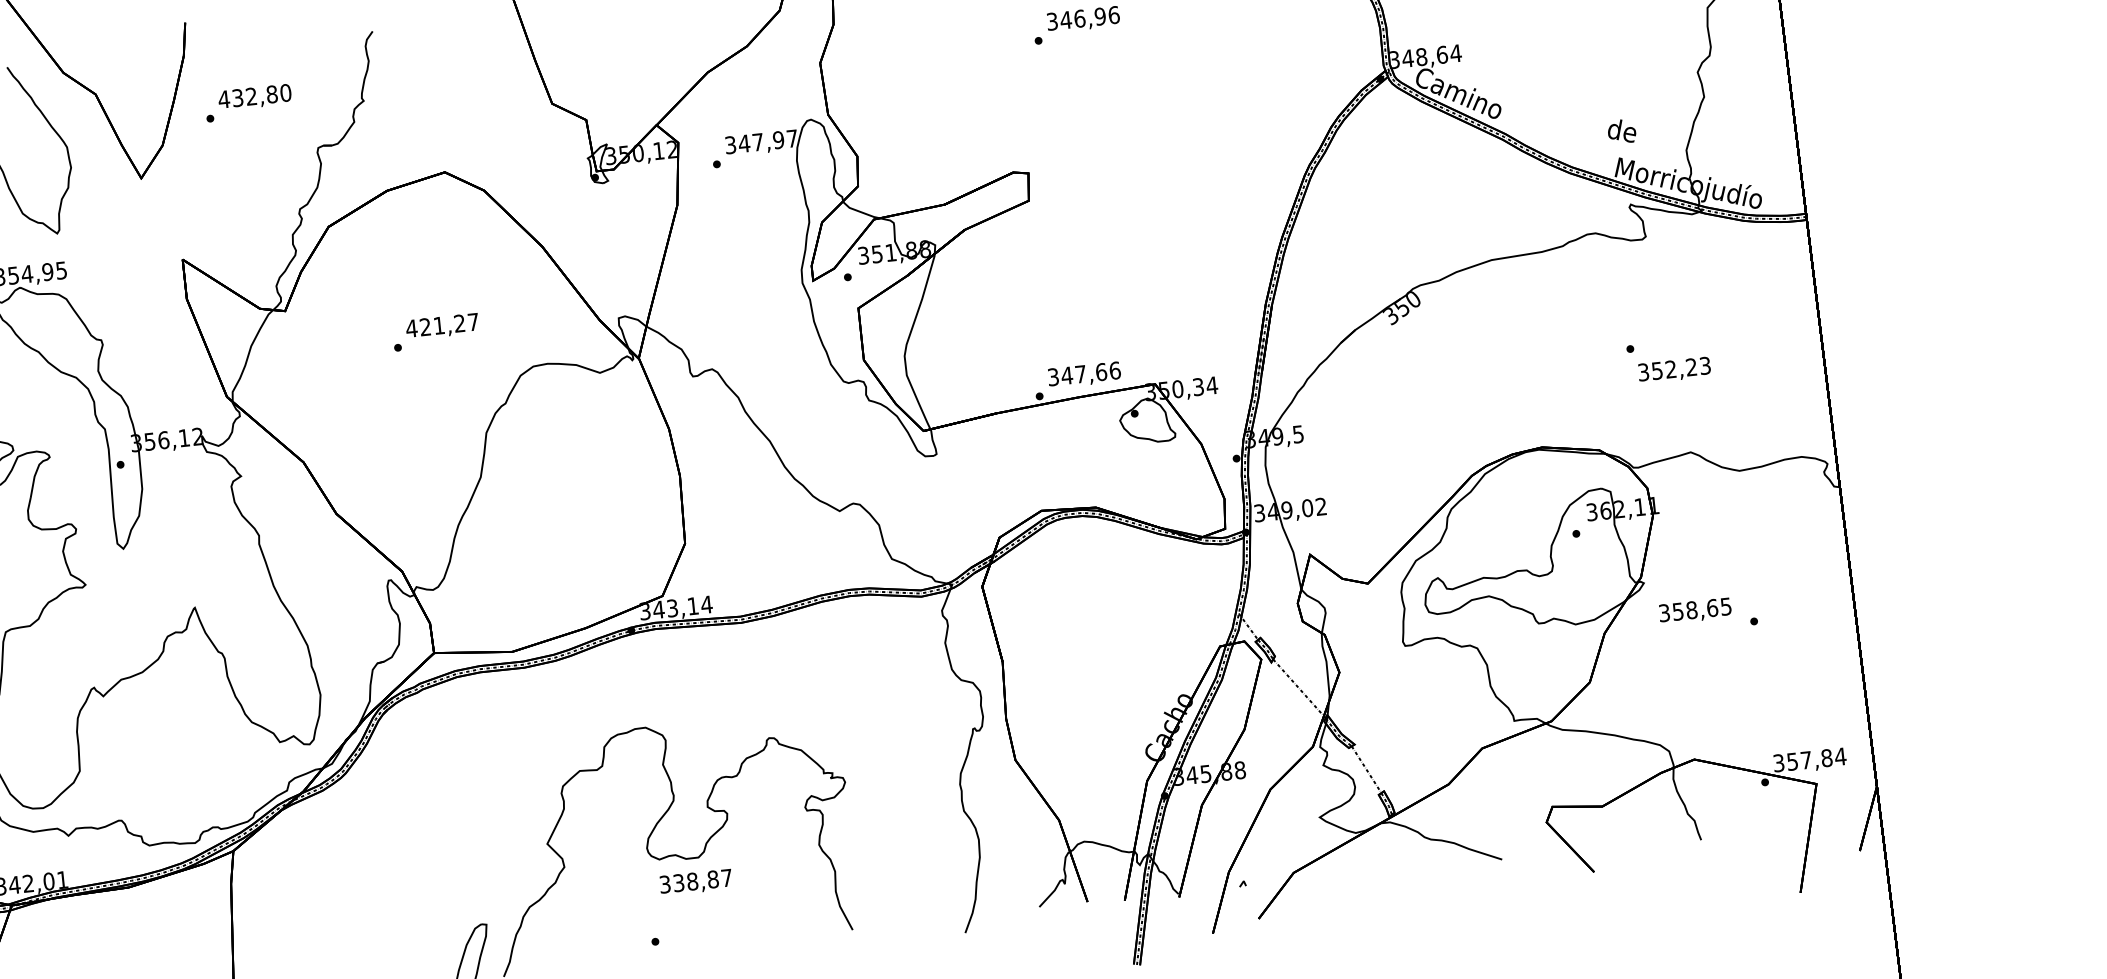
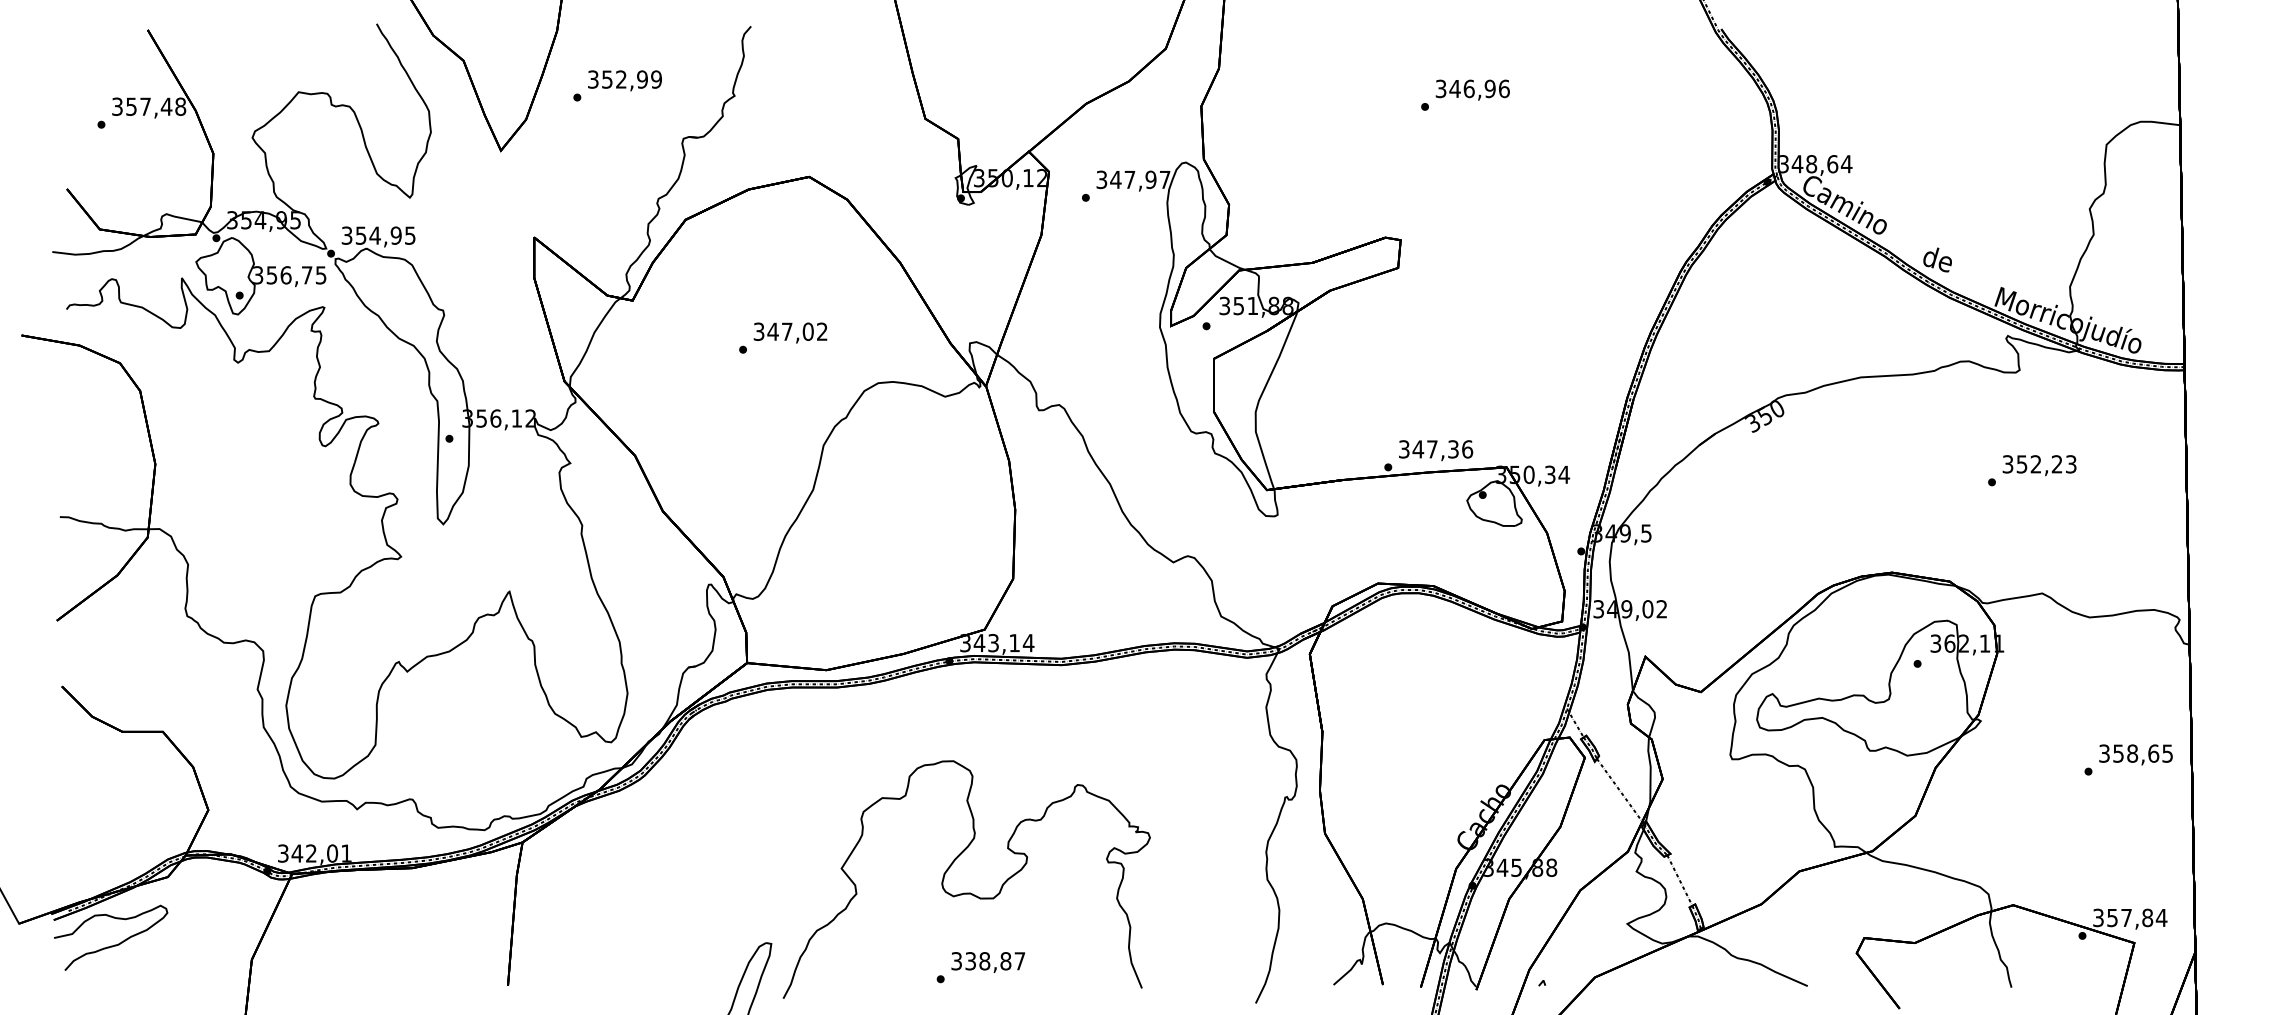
text: (254, 96) -> (624, 79), 432,80 -> 352,99
text: (1621, 131) -> (1937, 259), moved
text: (442, 325) -> (790, 331), 421,27 -> 347,02
text: (1674, 370) -> (2039, 465), moved
text: (1101, 372) -> (1453, 449), 347,66 -> 347,36
text: (1694, 610) -> (2135, 754), moved
text: (695, 882) -> (987, 962), moved

